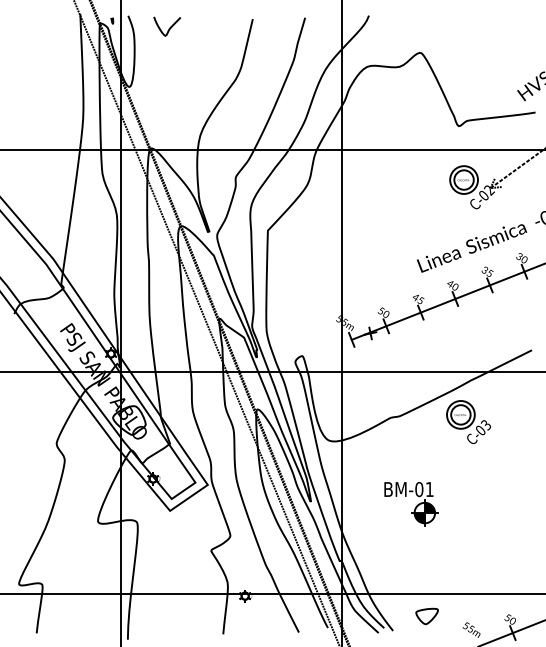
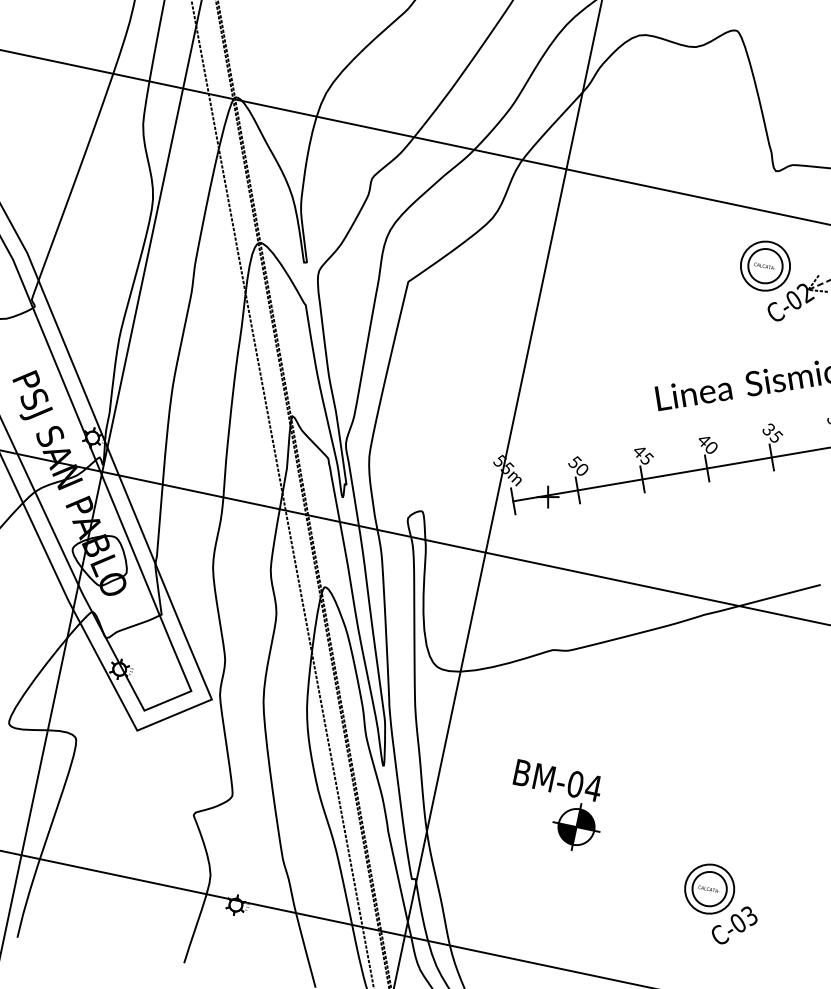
part: (468, 422) -> (720, 904), moved
text: (429, 489) -> (593, 788), BM-01 -> BM-04

